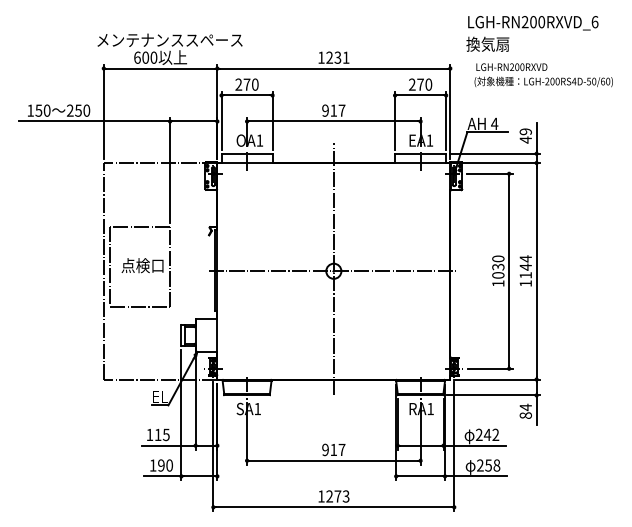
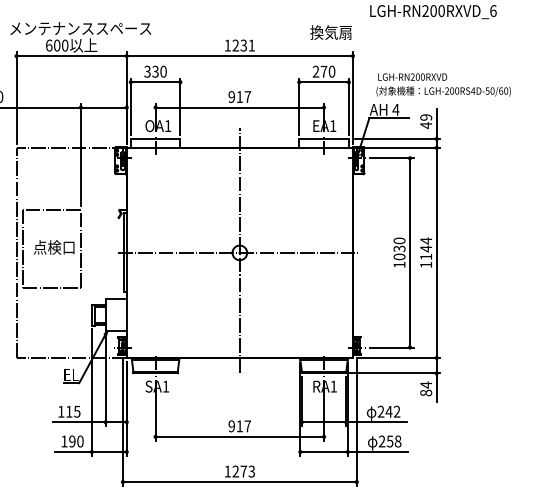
text: (487, 43) -> (330, 31), moved
text: (543, 75) -> (443, 85), moved
text: (242, 84) -> (151, 71), 270 -> 330

